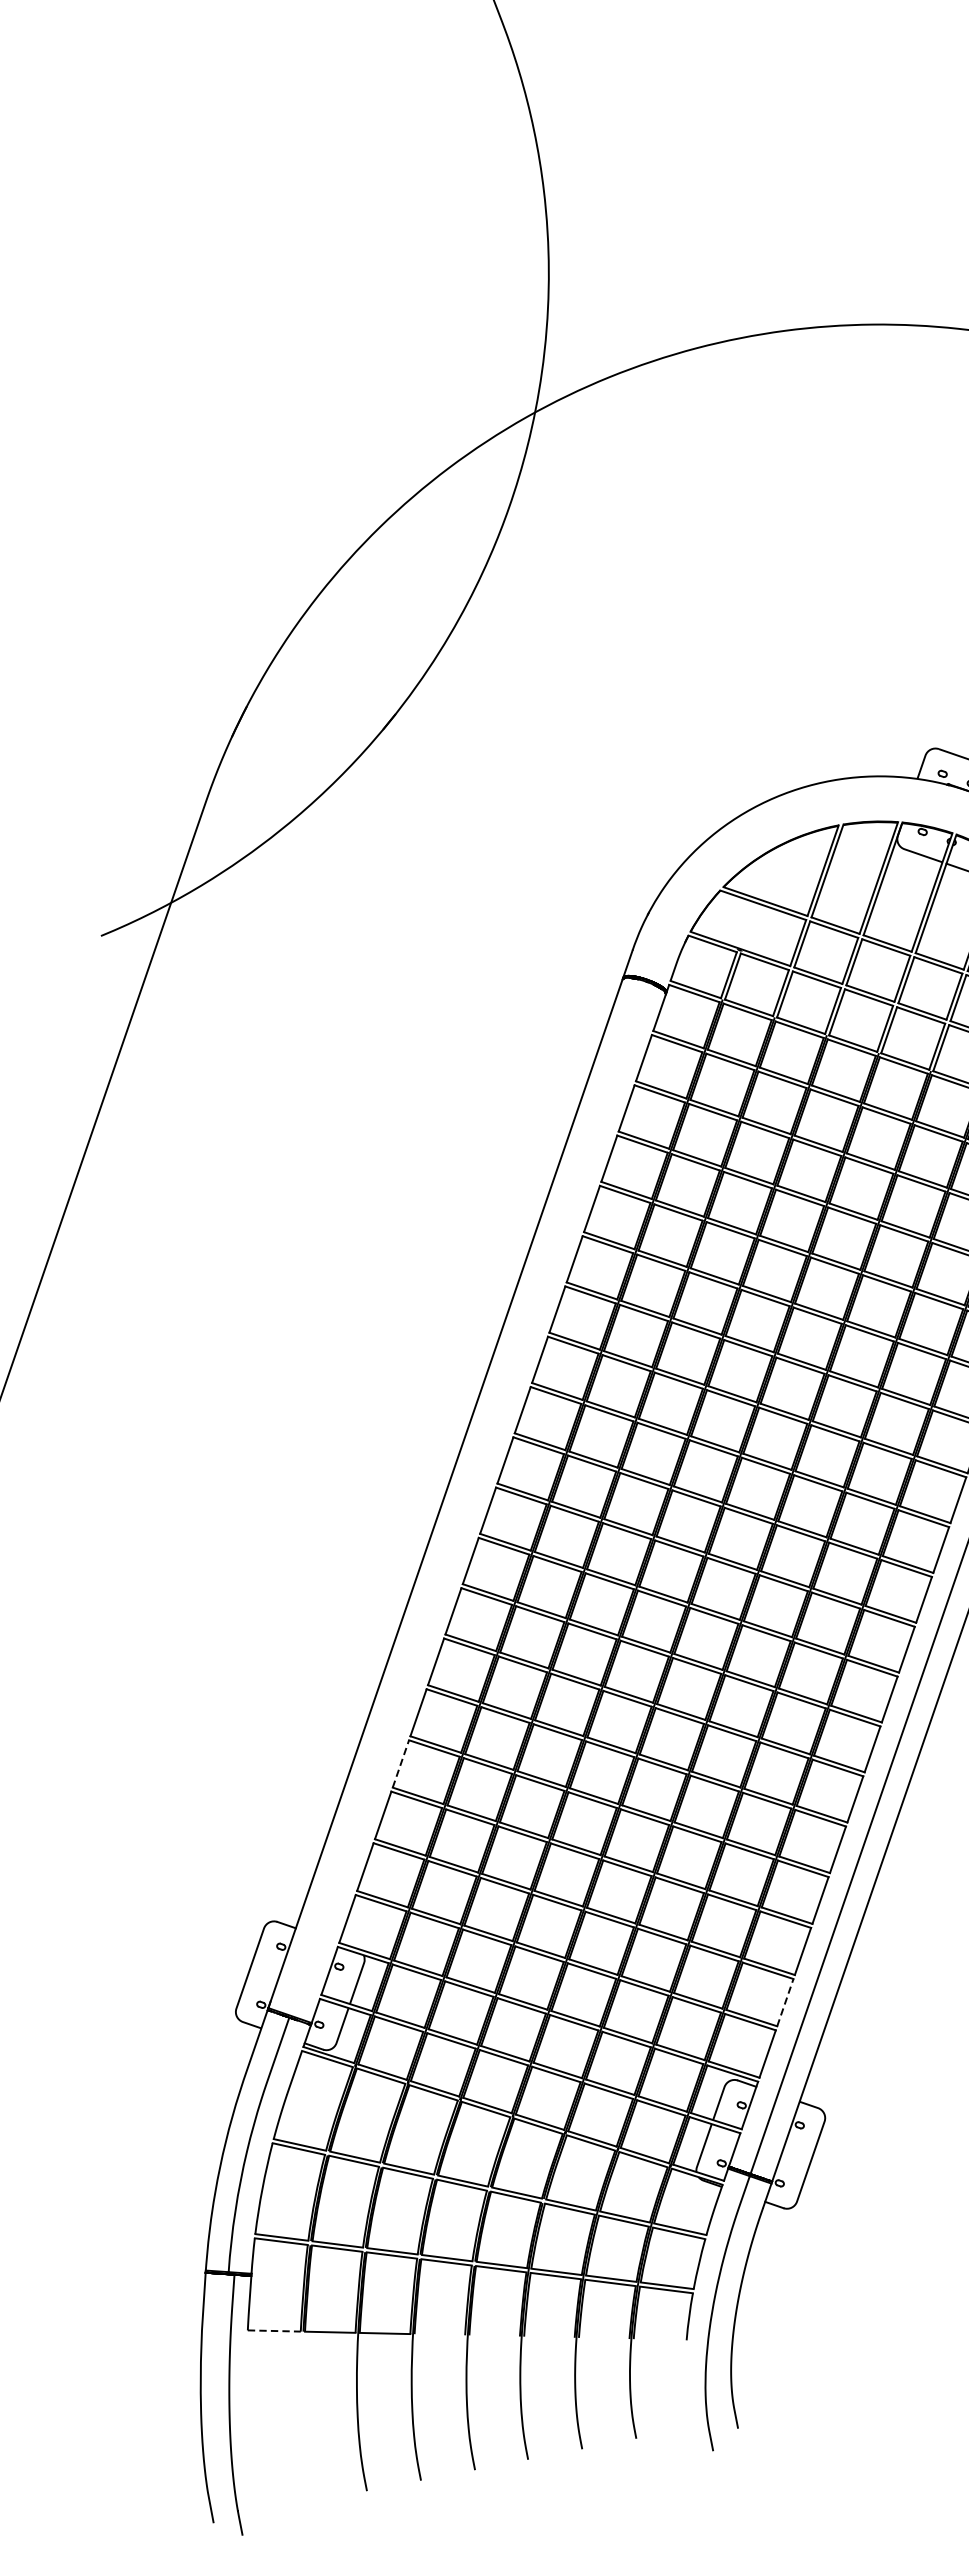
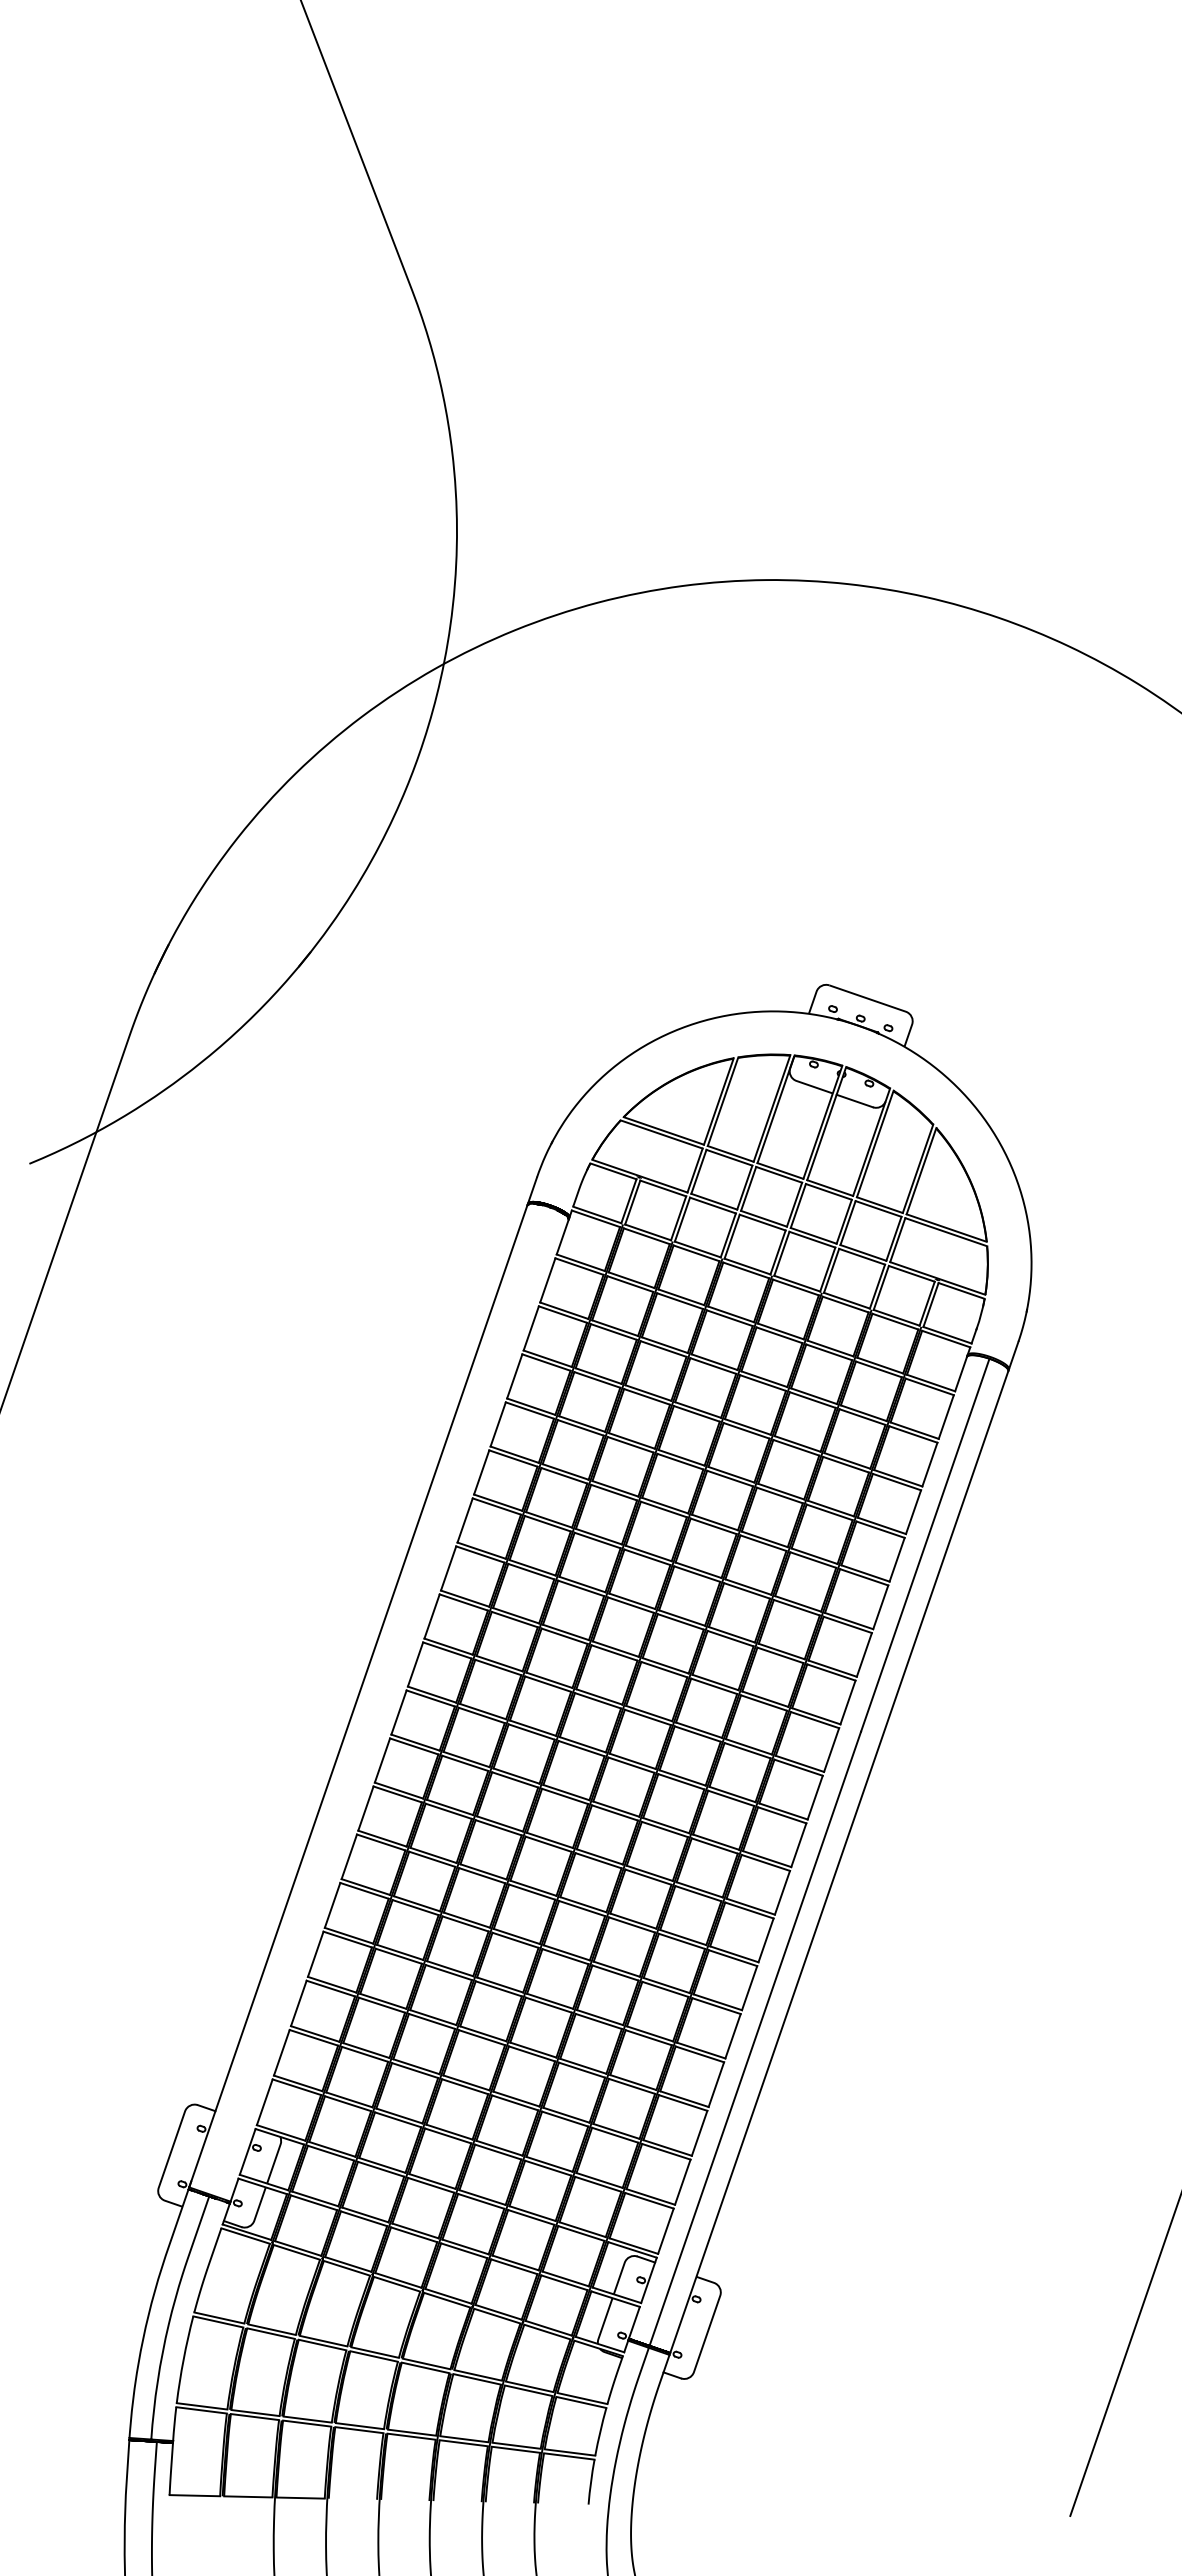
line: (400, 1764) -> (315, 1954), dashed -> solid
line: (785, 2002) -> (682, 2182), dashed -> solid
line: (274, 2330) -> (195, 2495), dashed -> solid

